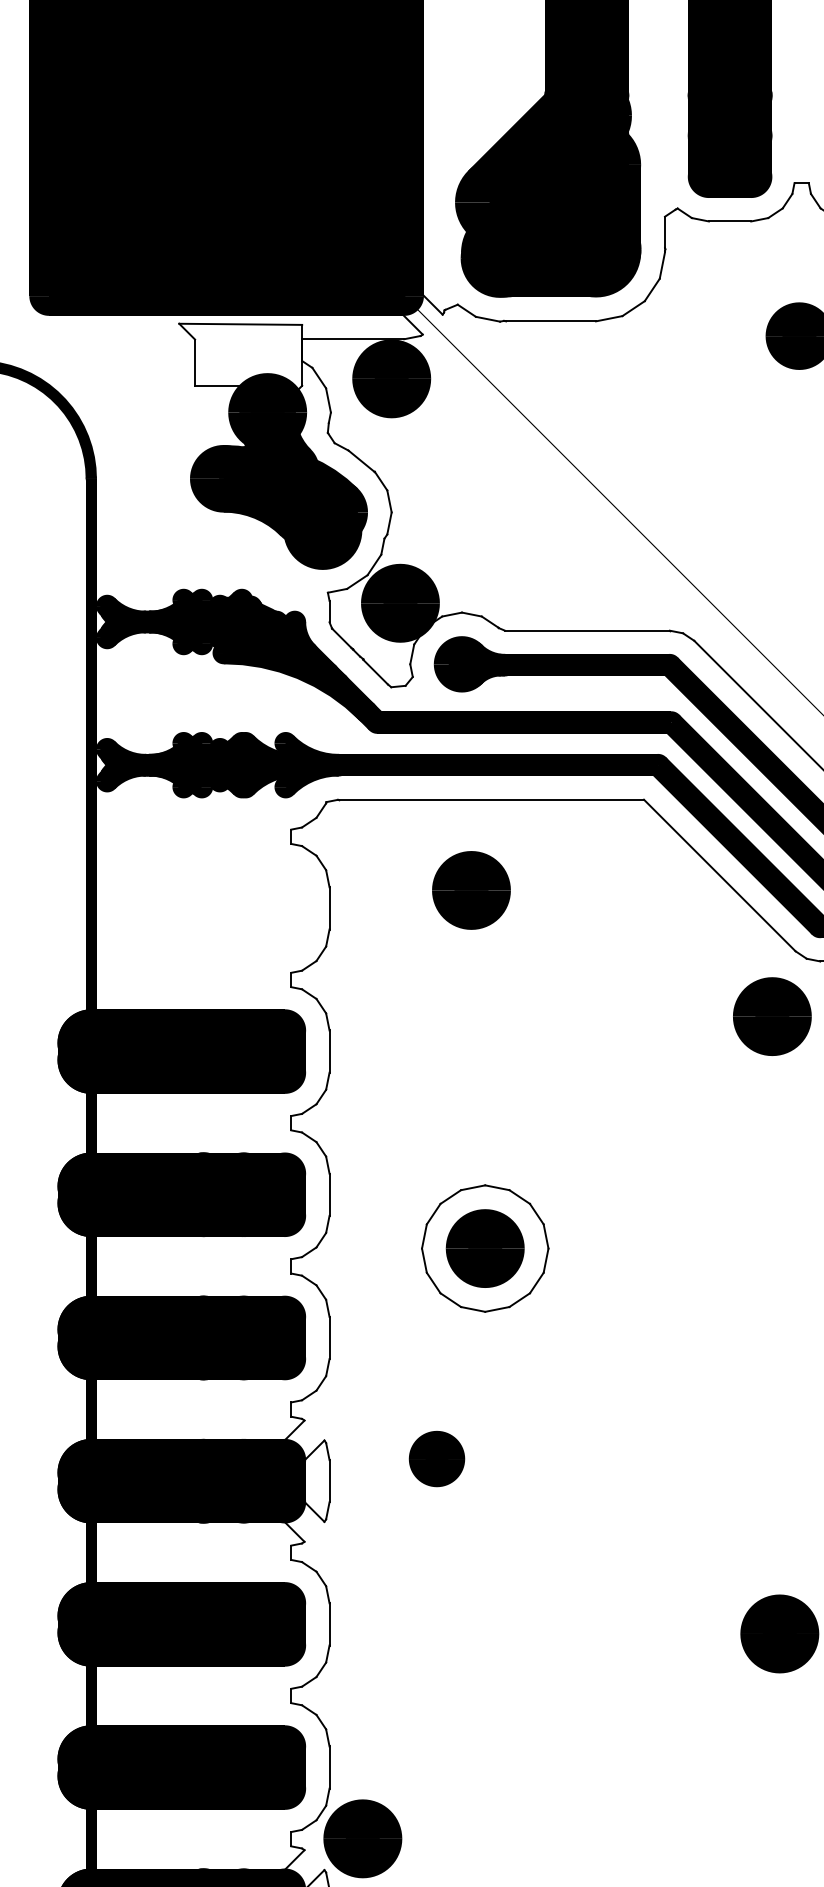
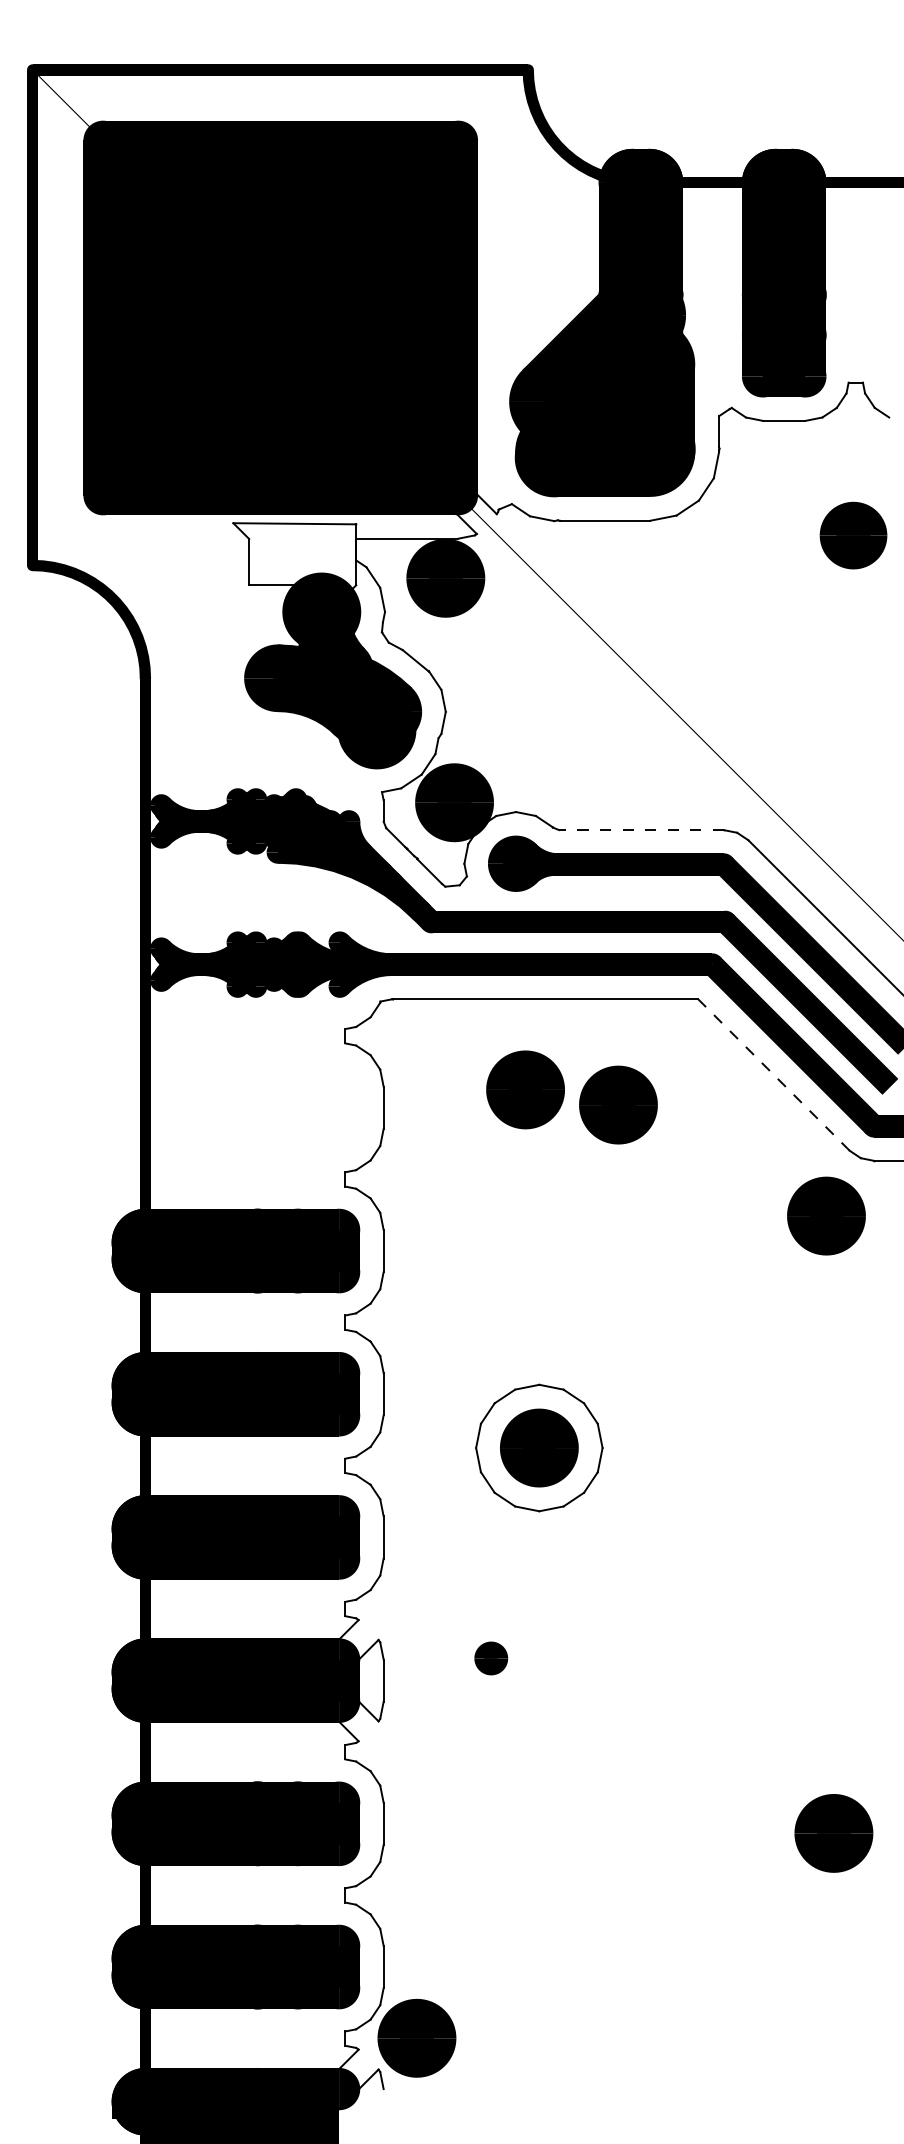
line: (586, 631) -> (640, 830), solid -> dashed
line: (720, 876) -> (774, 1075), solid -> dashed
part: (564, 905) -> (618, 1104), added
part: (437, 1459) -> (491, 1658), size x0.6

